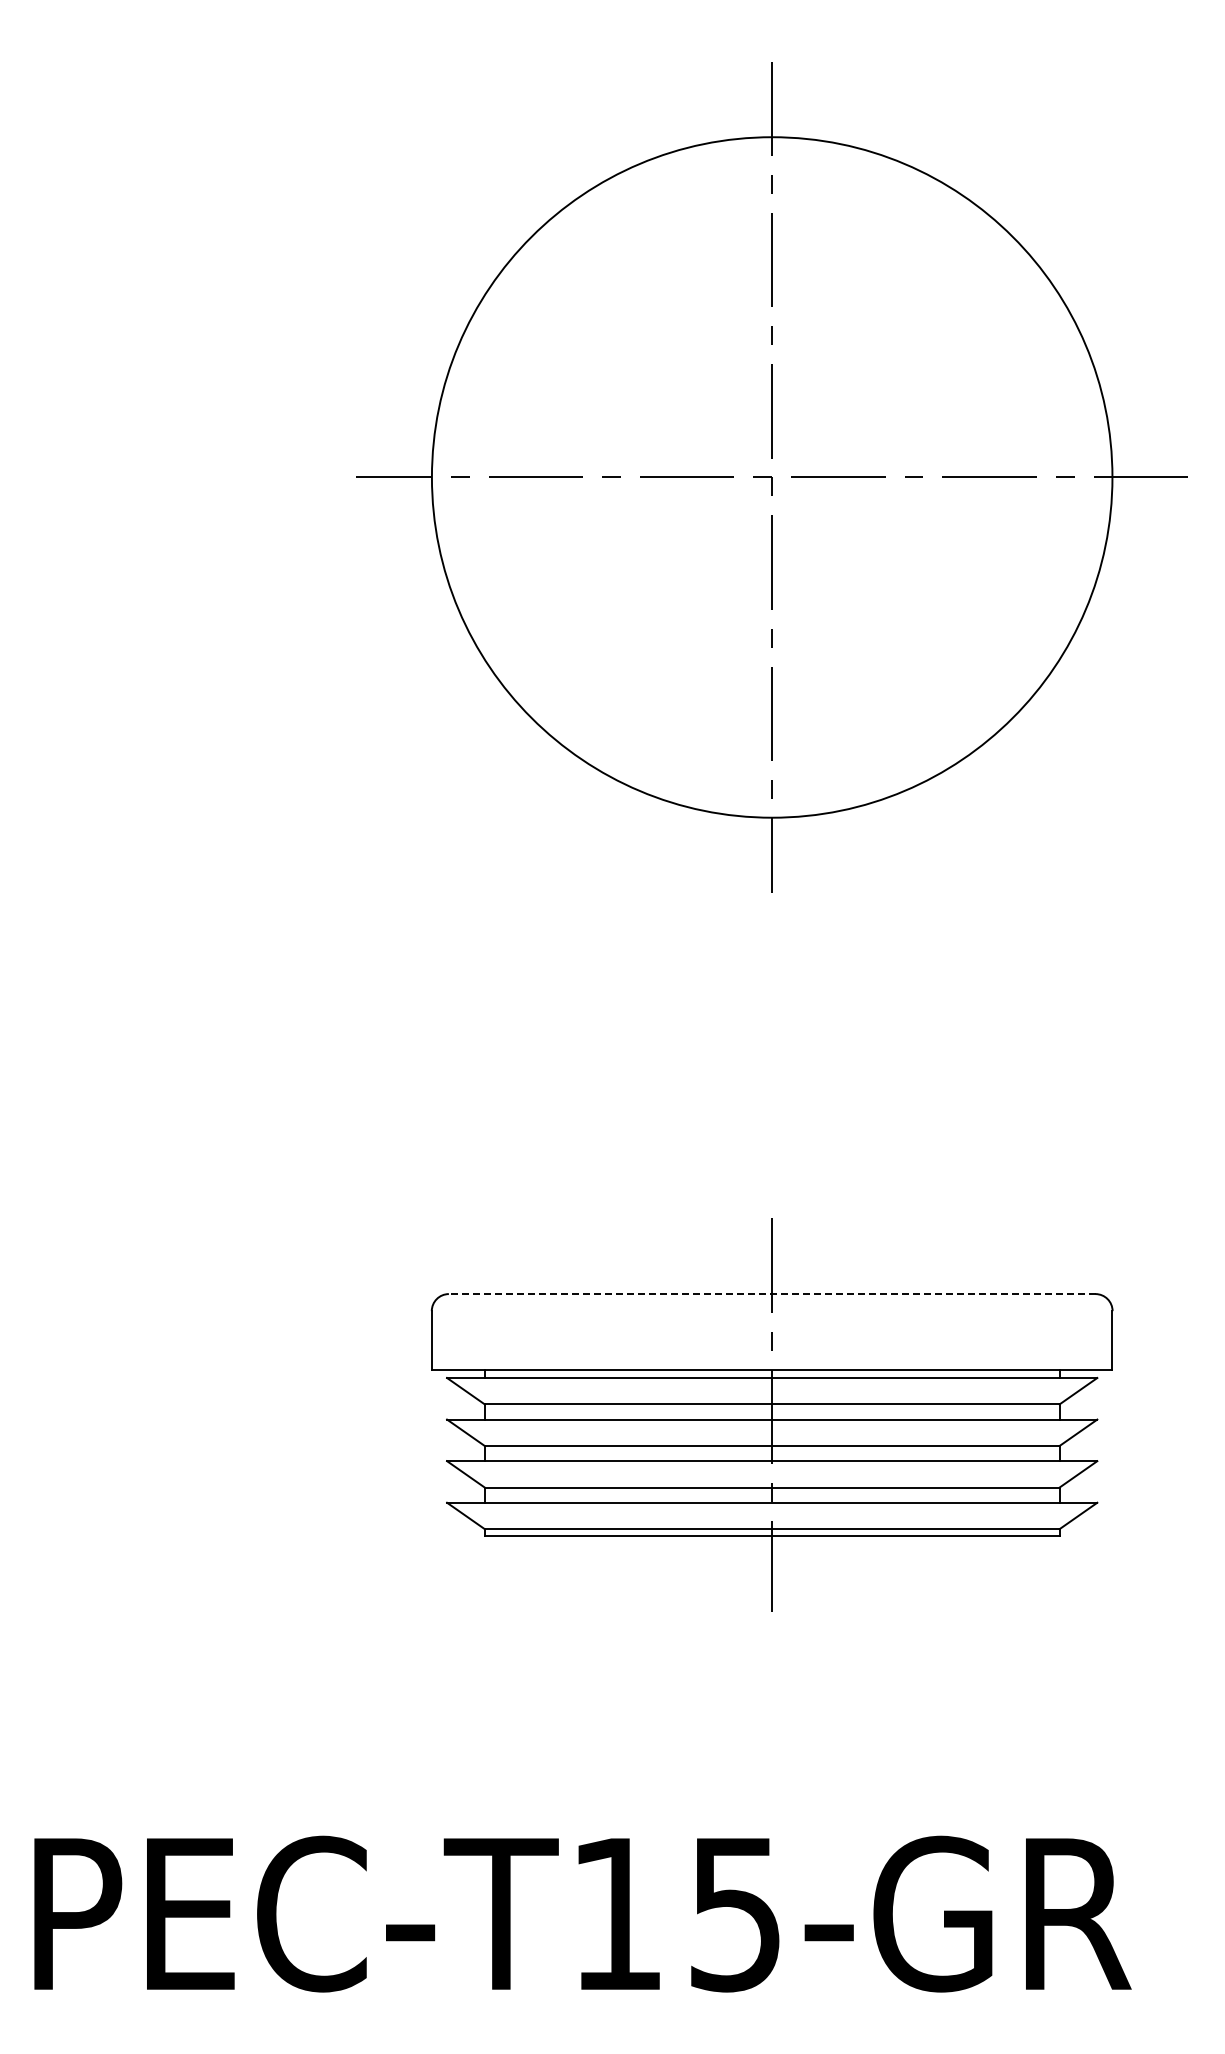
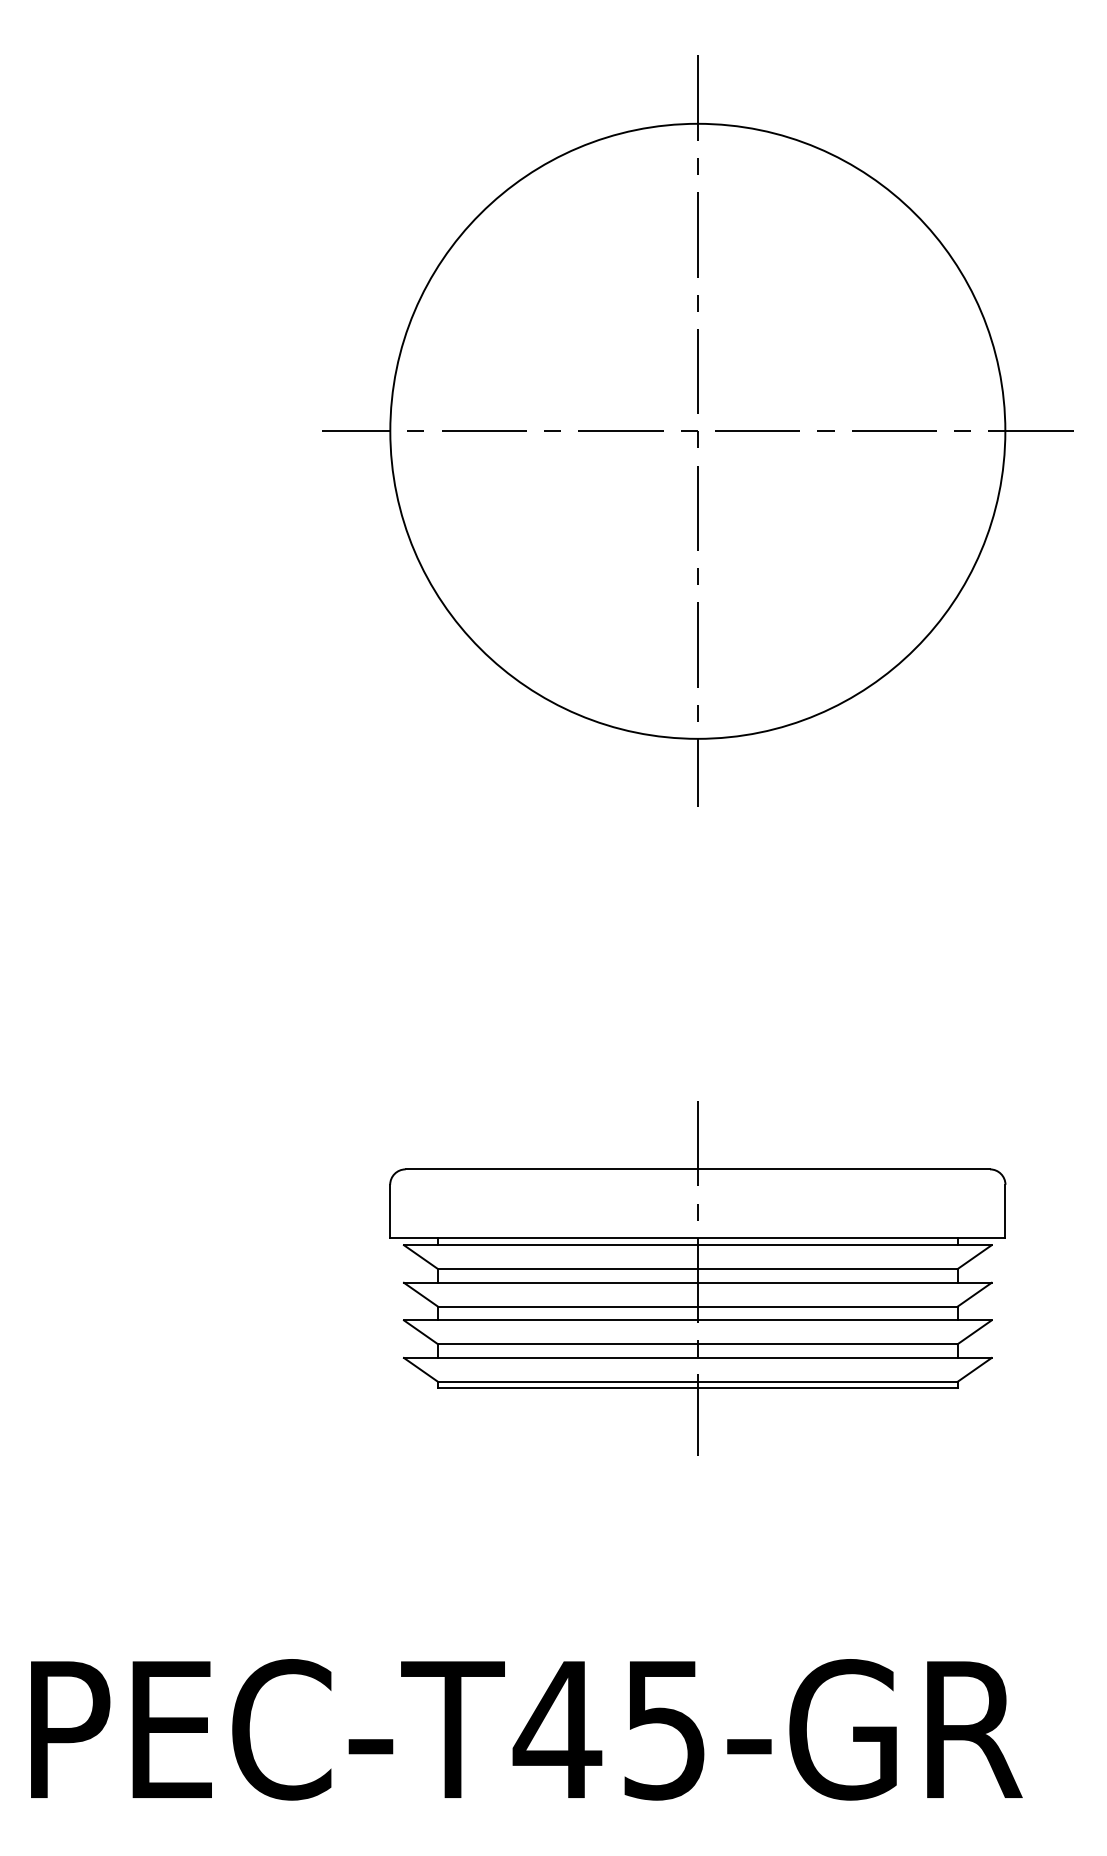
line: (771, 1294) -> (697, 1169), dashed -> solid
text: (616, 1913) -> (557, 1729), PEC-T15-GR -> PEC-T45-GR

